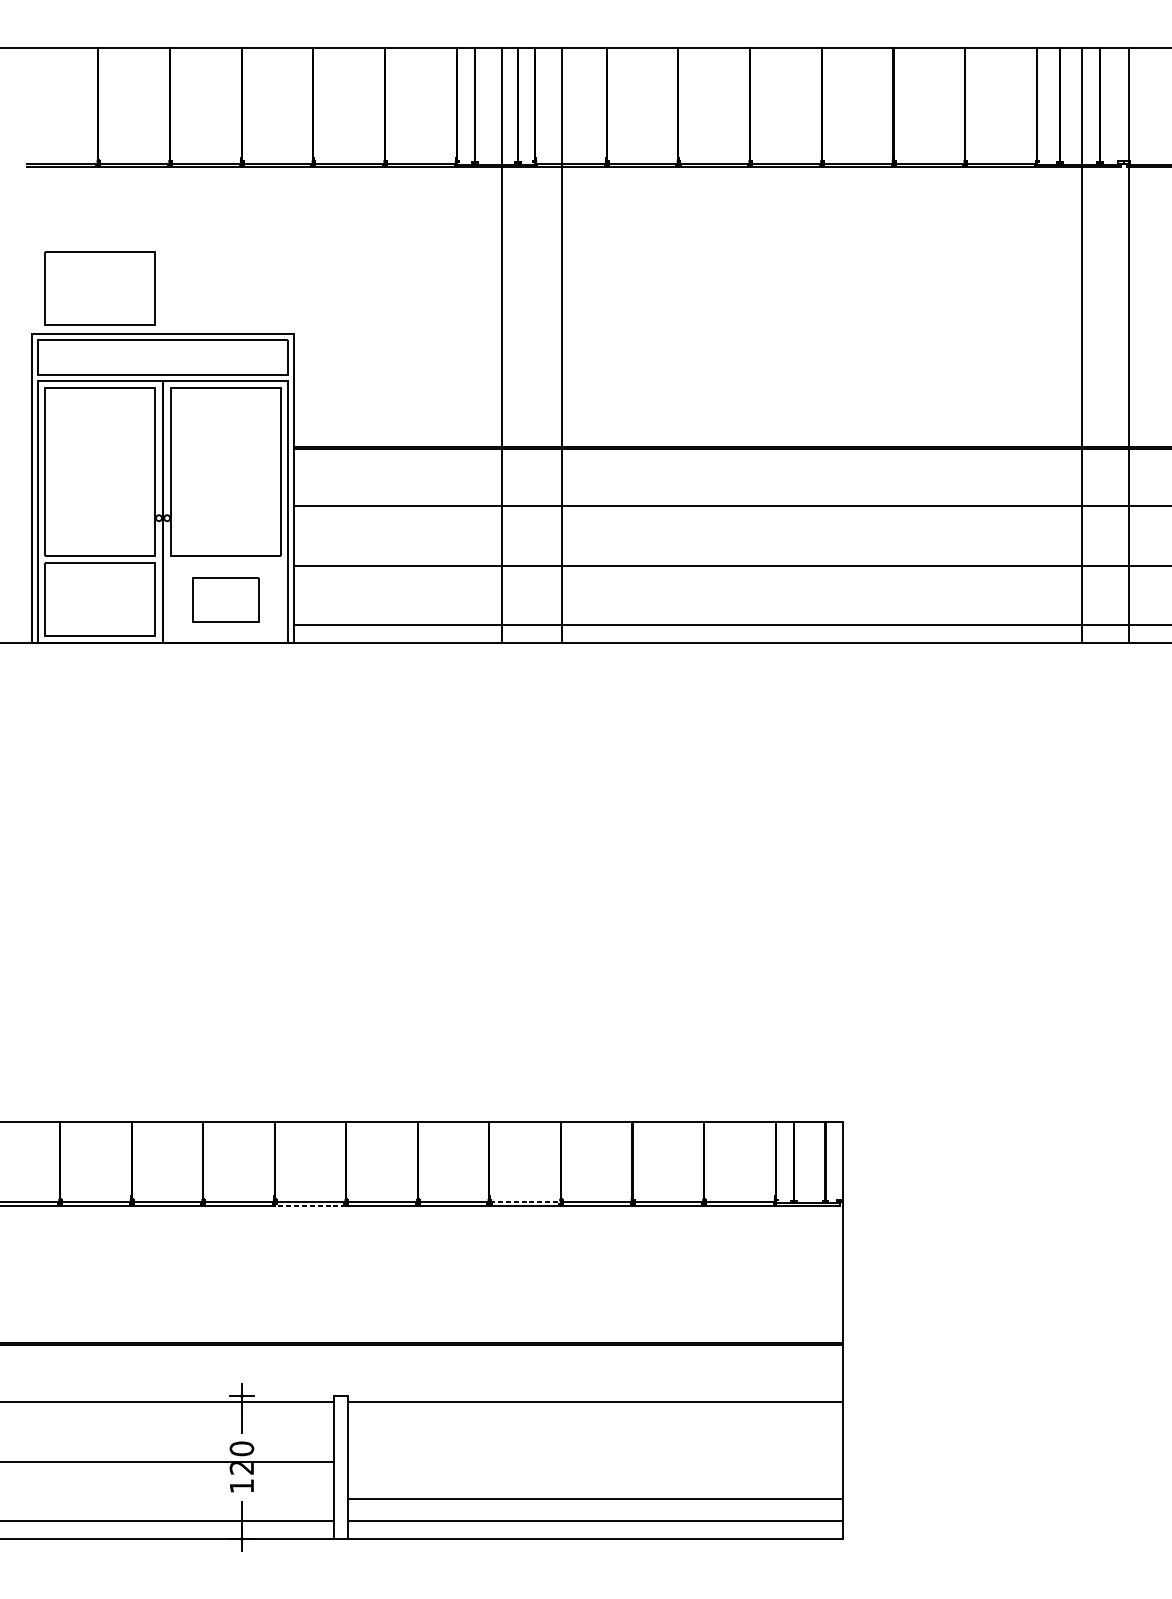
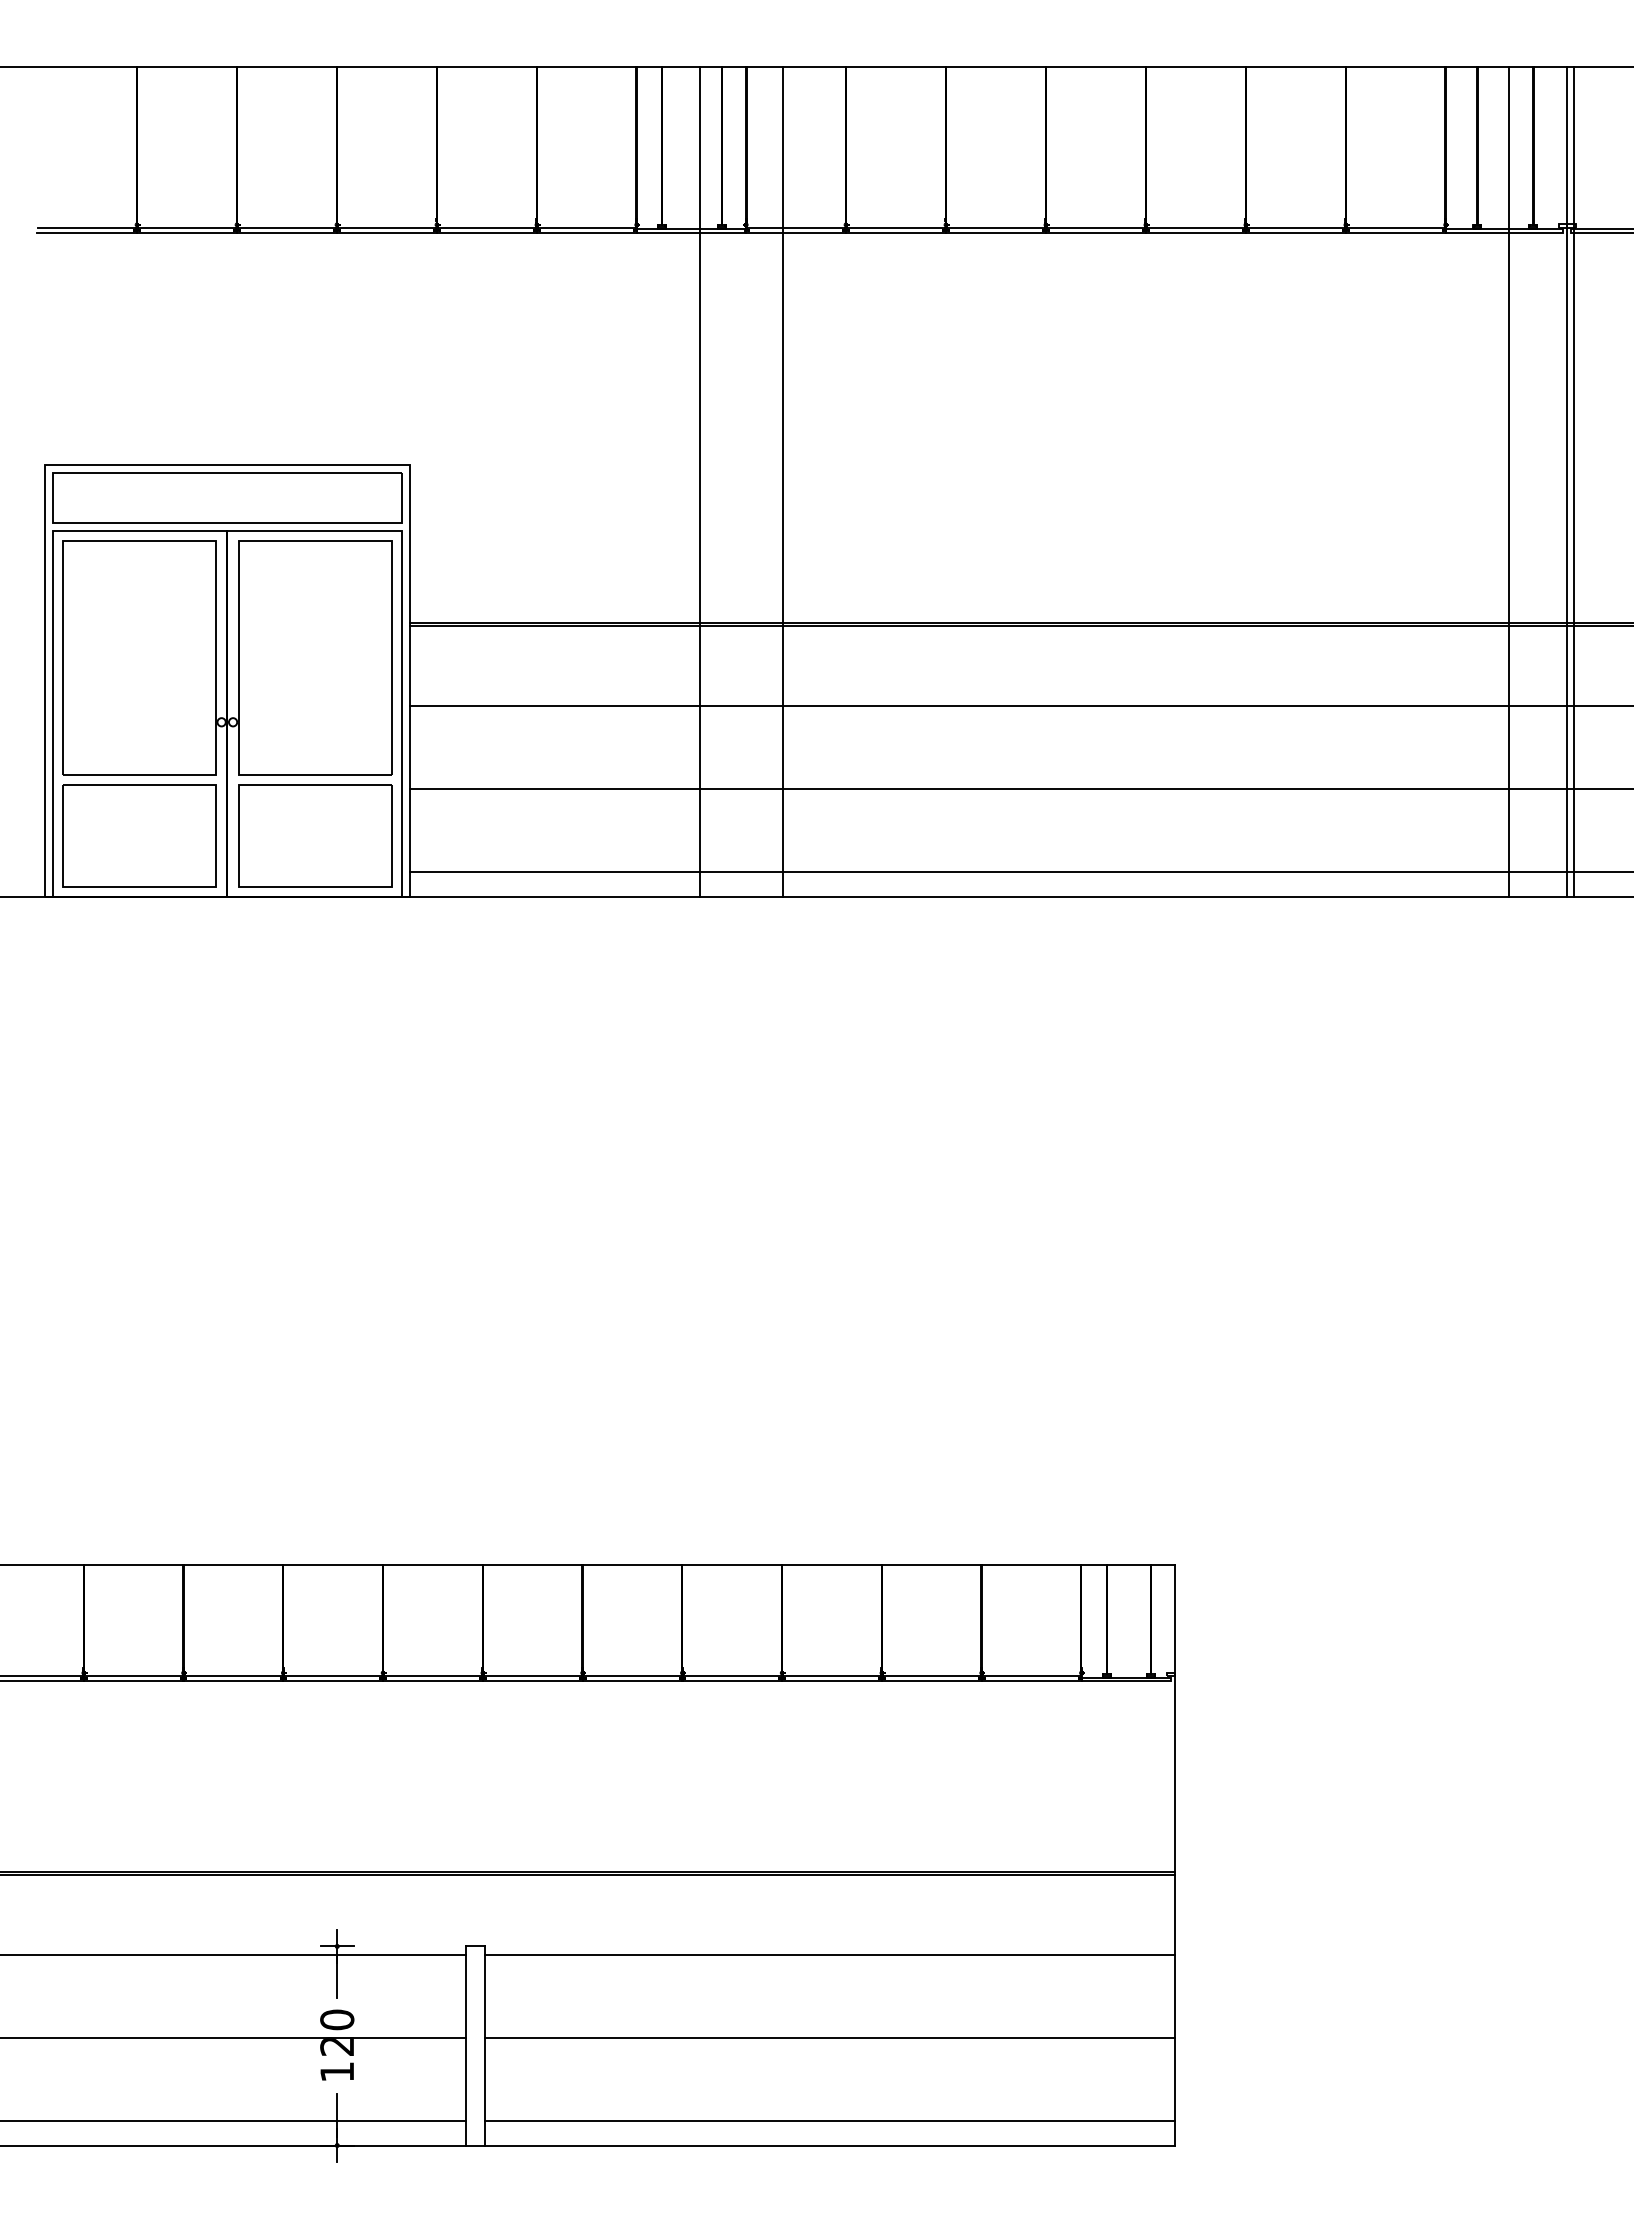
part: (100, 288) -> (139, 401), removed
line: (1124, 345) -> (1567, 481), added
part: (226, 599) -> (315, 835), size x1.67
line: (525, 1201) -> (732, 1675), dashed -> solid
line: (310, 1205) -> (433, 1680), dashed -> solid
line: (595, 1498) -> (830, 2037), moved

